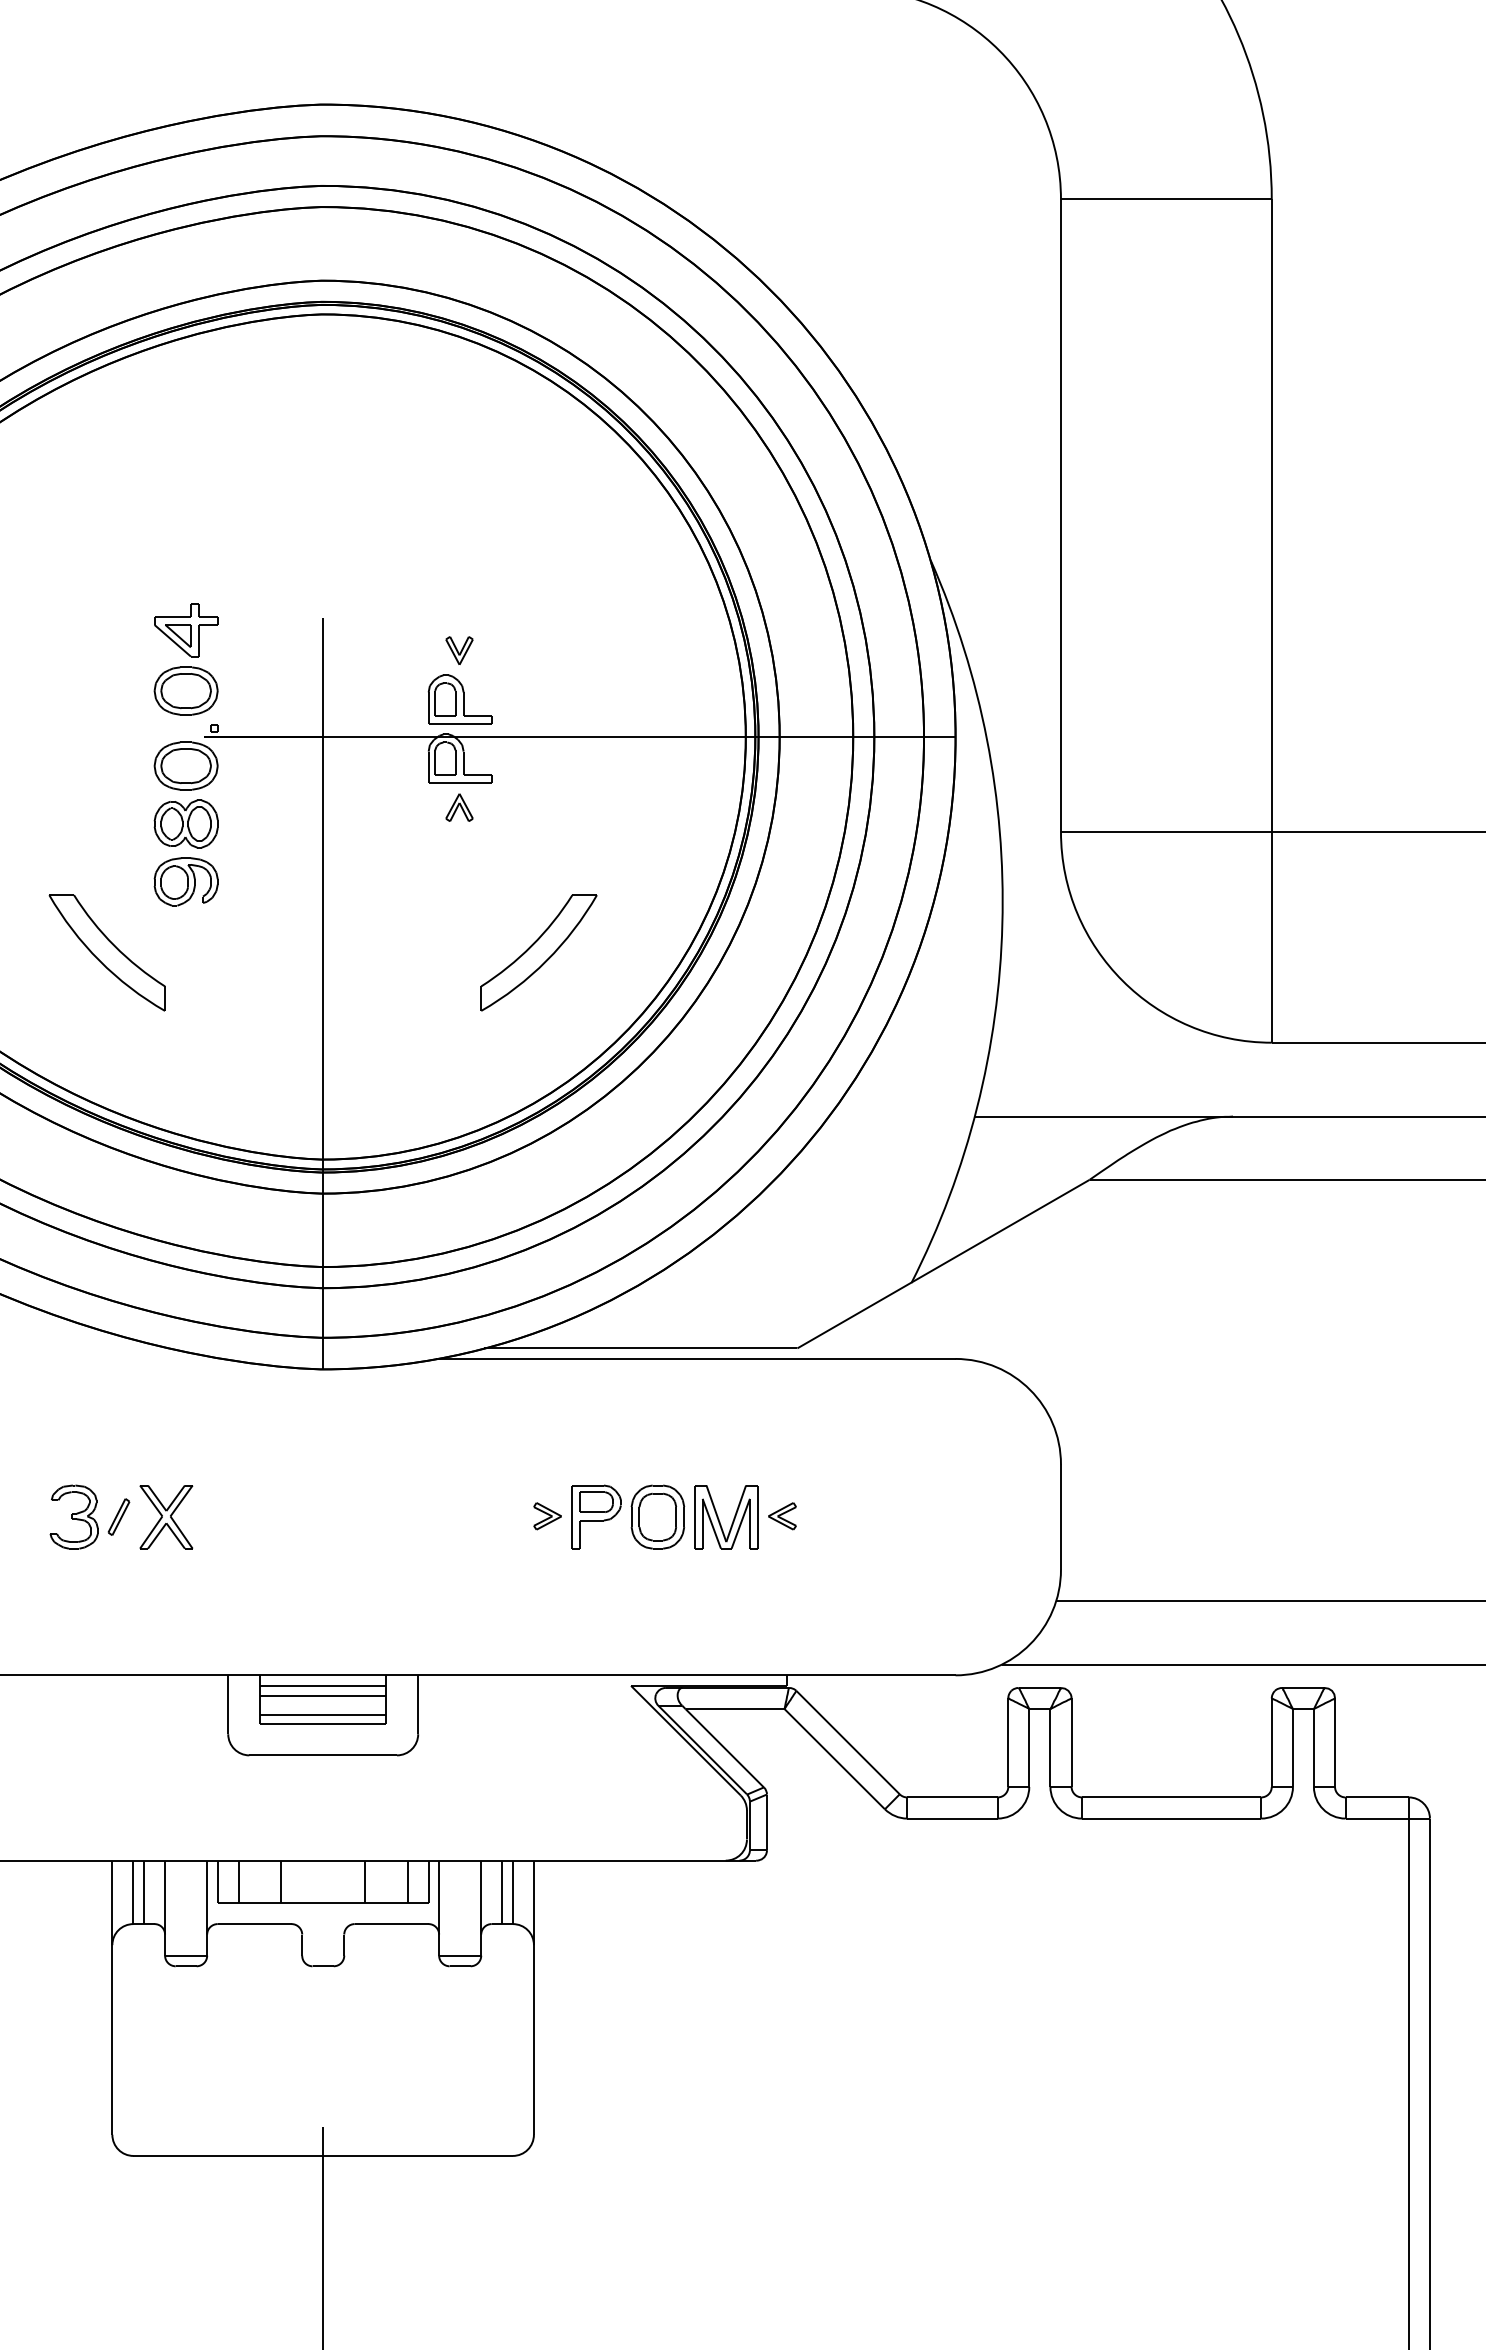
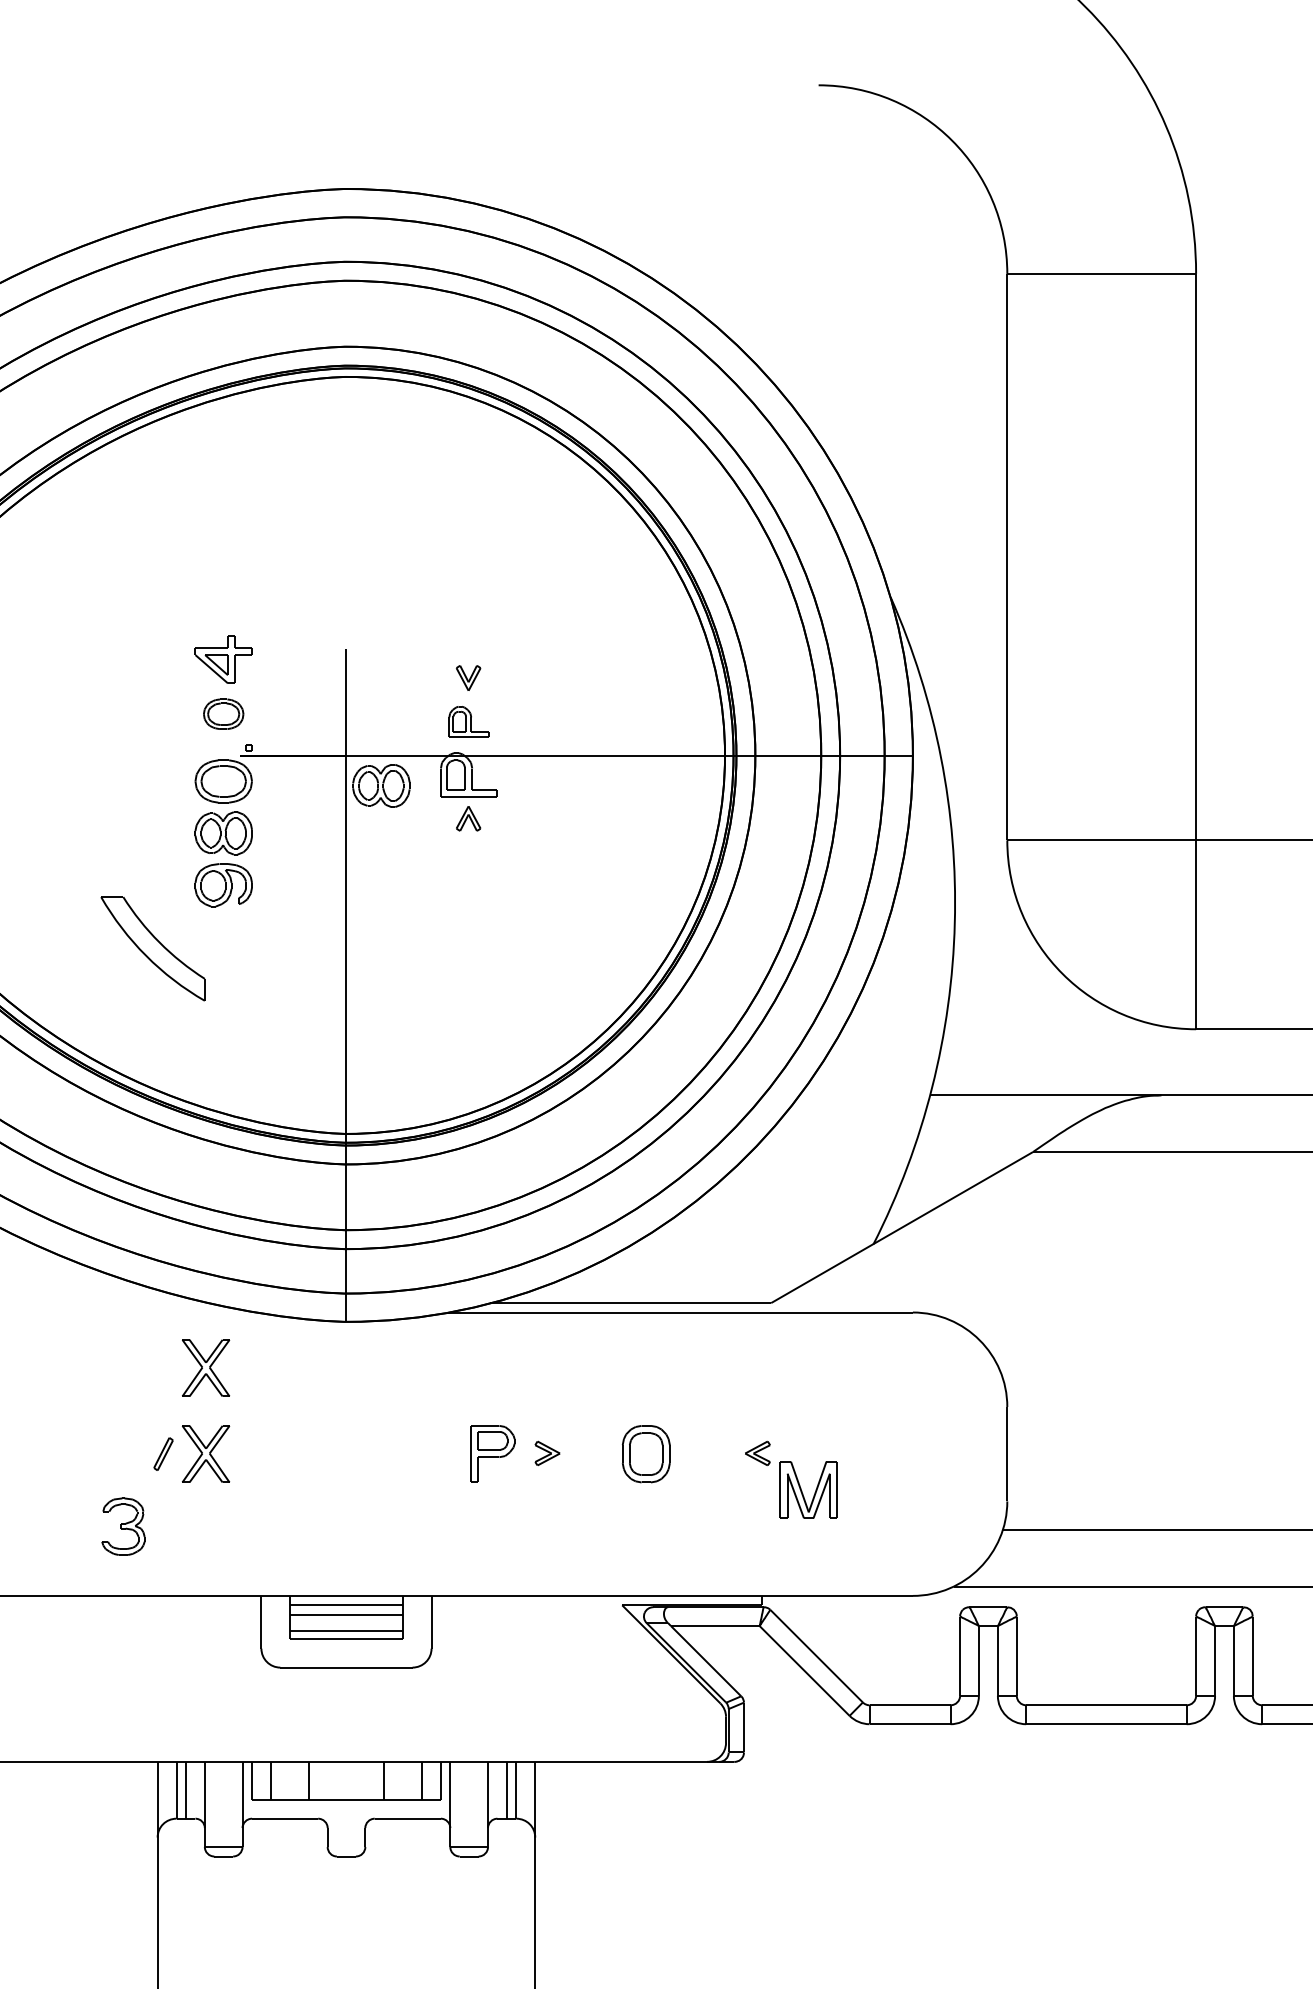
part: (185, 690) -> (223, 713), size x0.7
part: (459, 699) -> (468, 721), size x0.7
part: (361, 770) -> (380, 785), added
part: (538, 952) -> (539, 948), removed
part: (166, 1421) -> (206, 1368), added
part: (73, 1516) -> (122, 1526), moved
part: (596, 1516) -> (492, 1453), moved
part: (732, 1520) -> (814, 1493), moved

